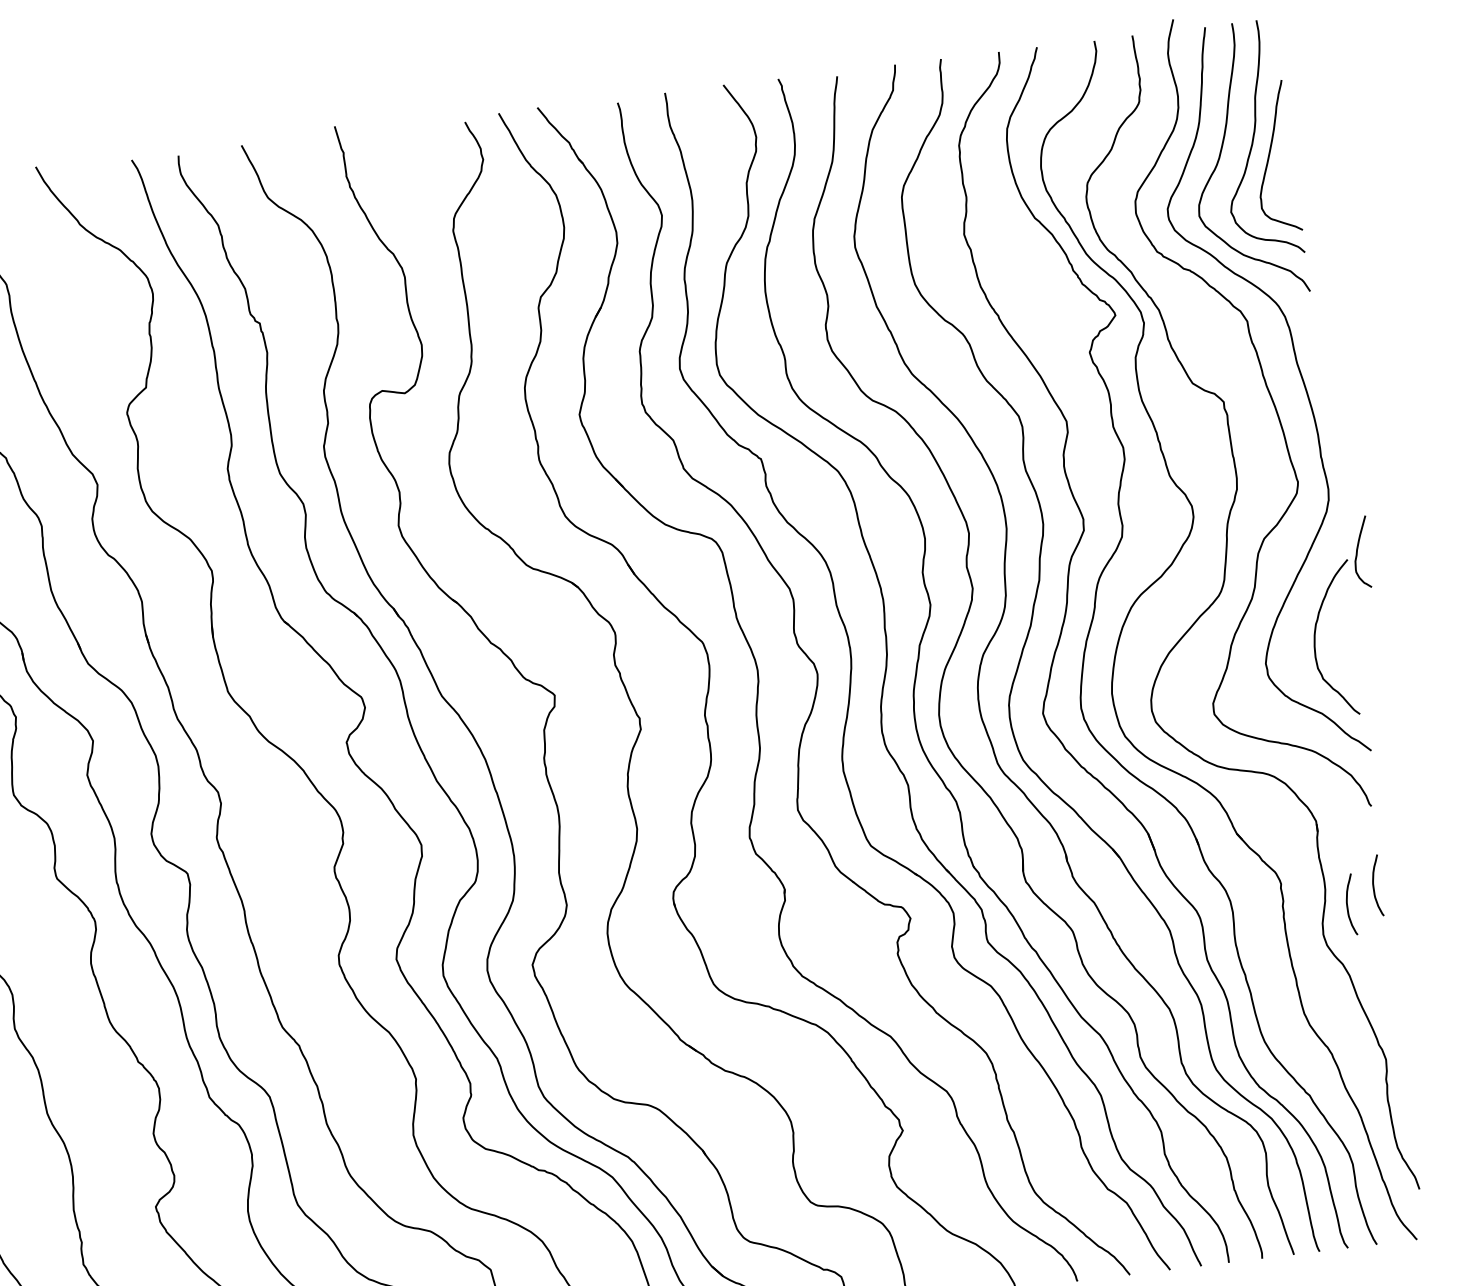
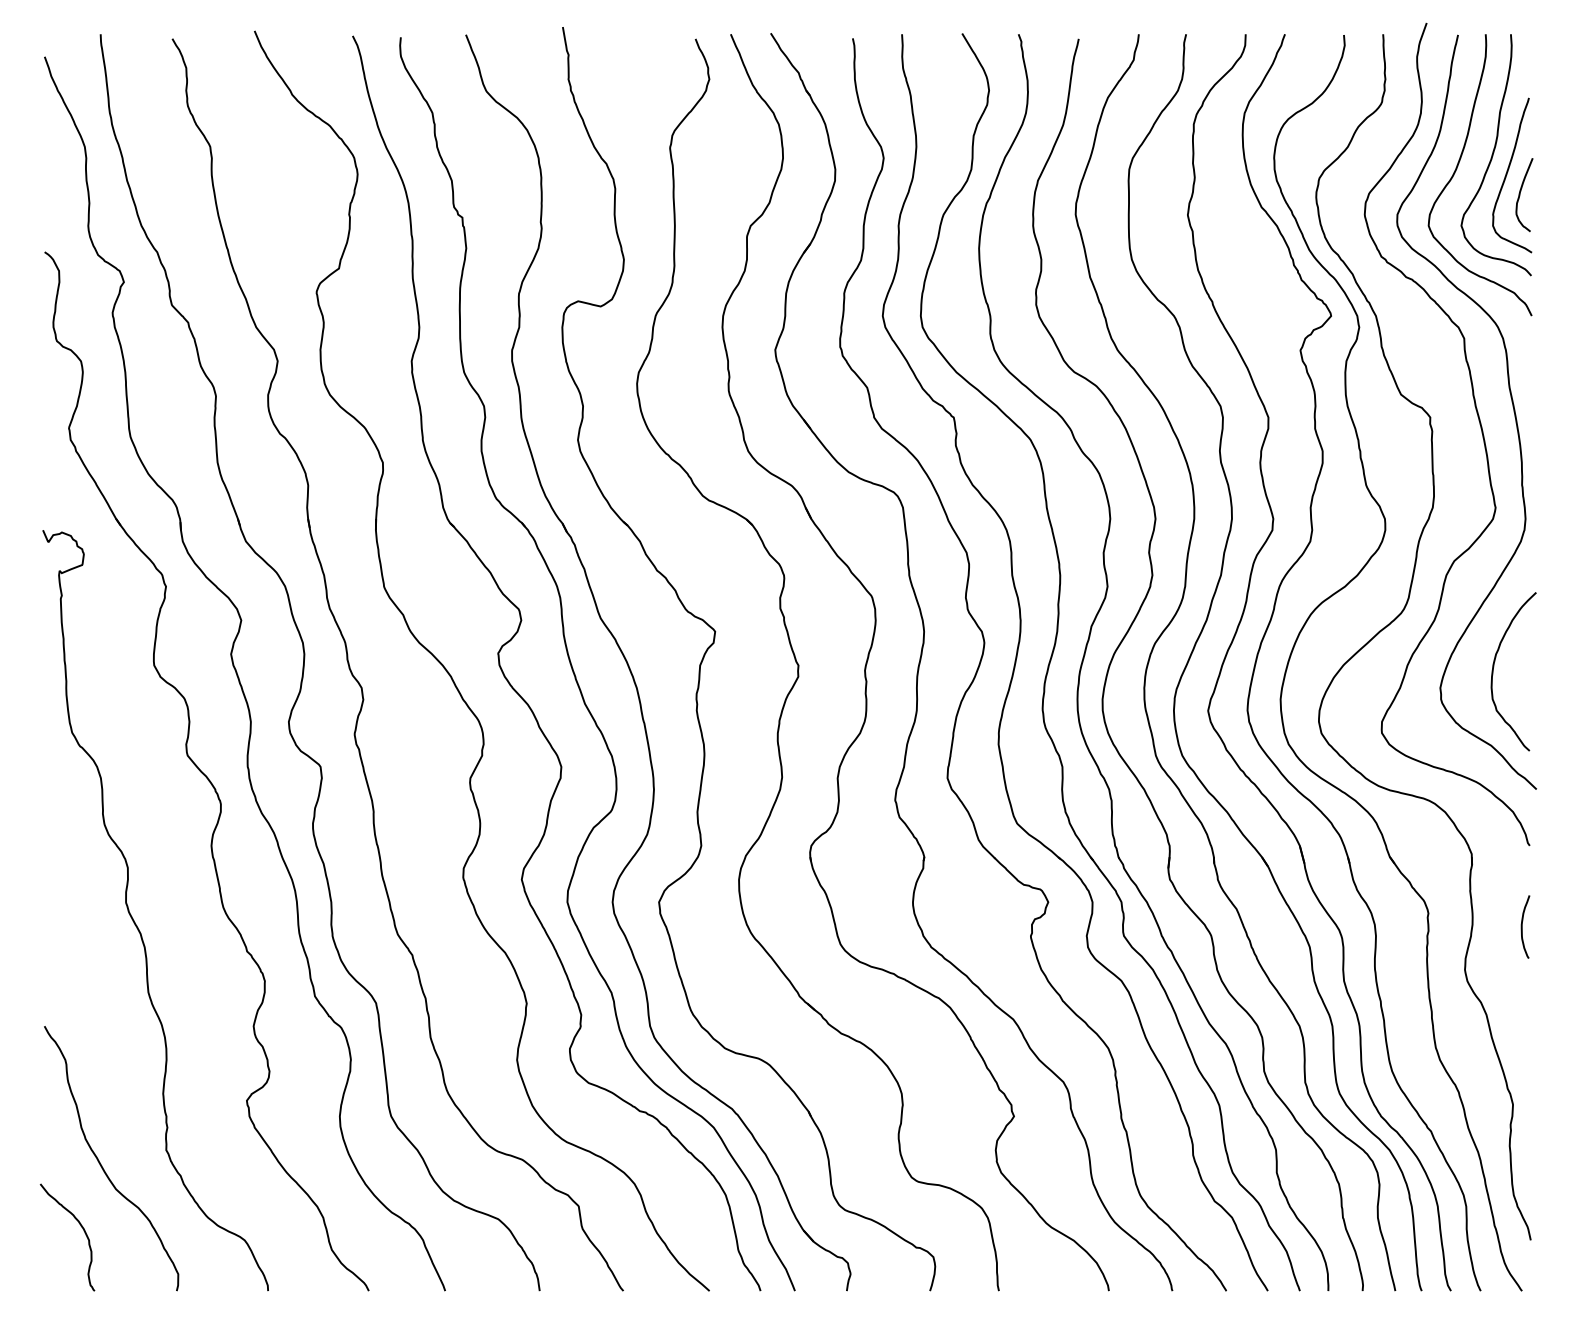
curve: (1357, 553) -> (1520, 195), moved
curve: (1347, 904) -> (1493, 942), removed

